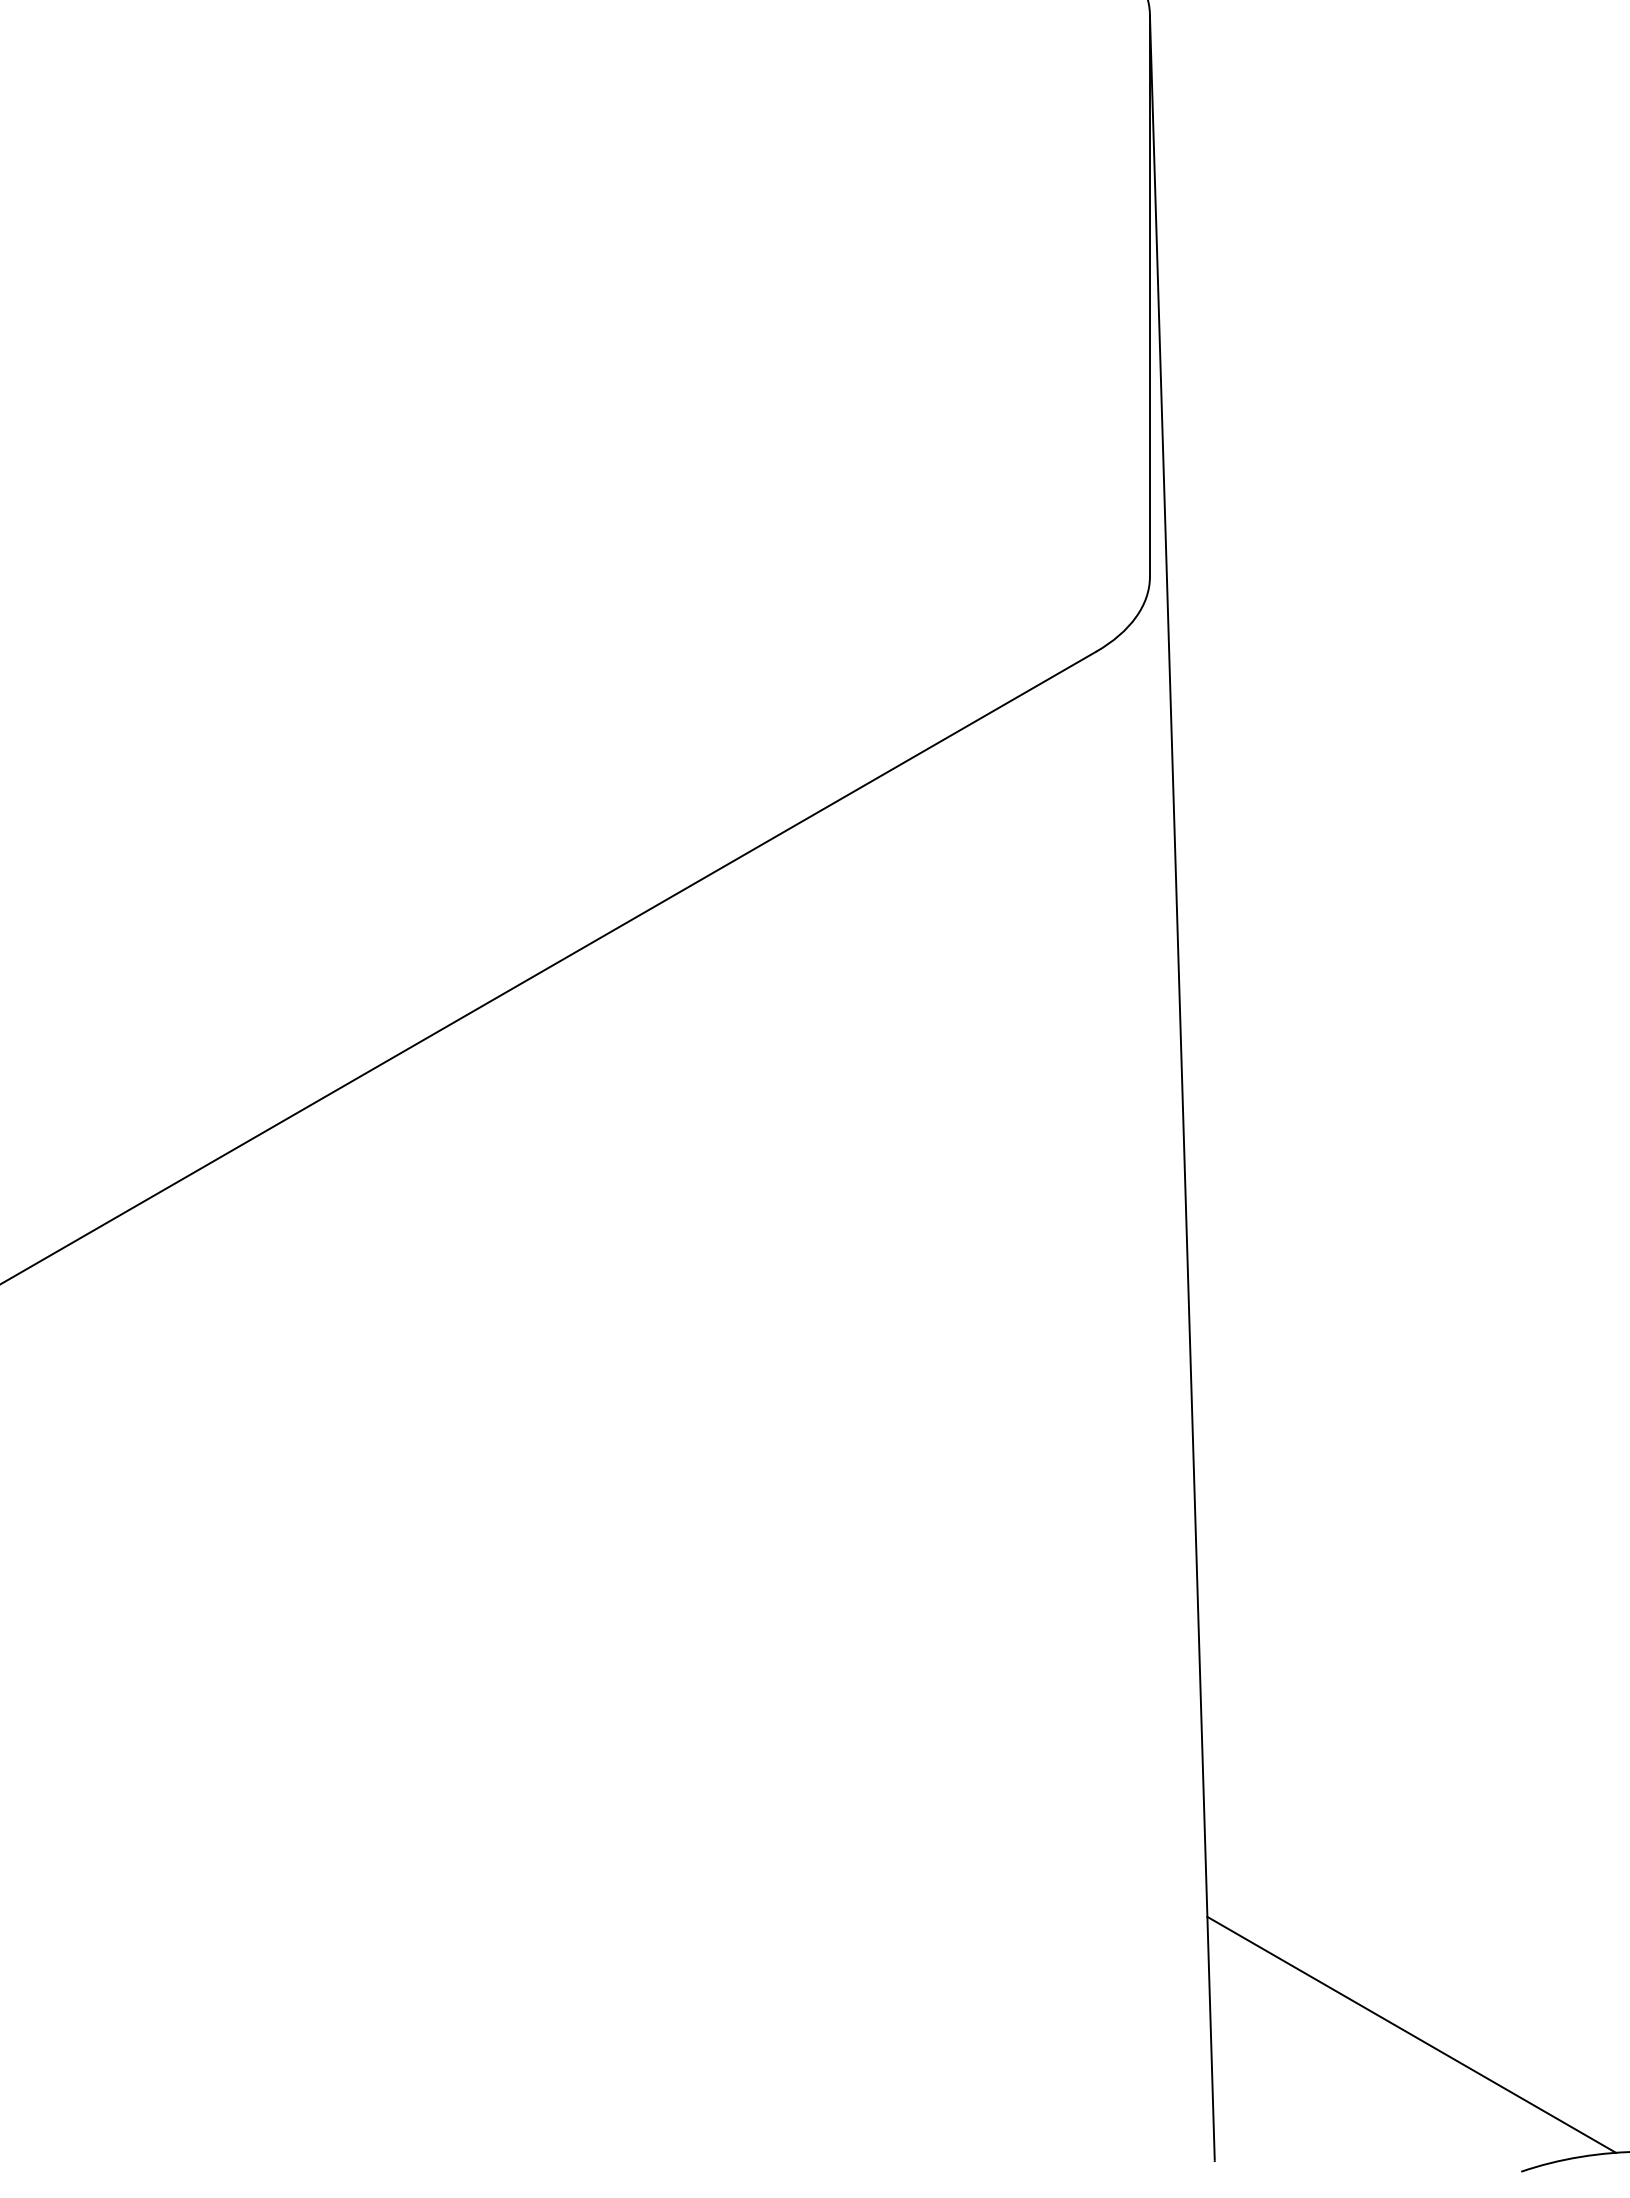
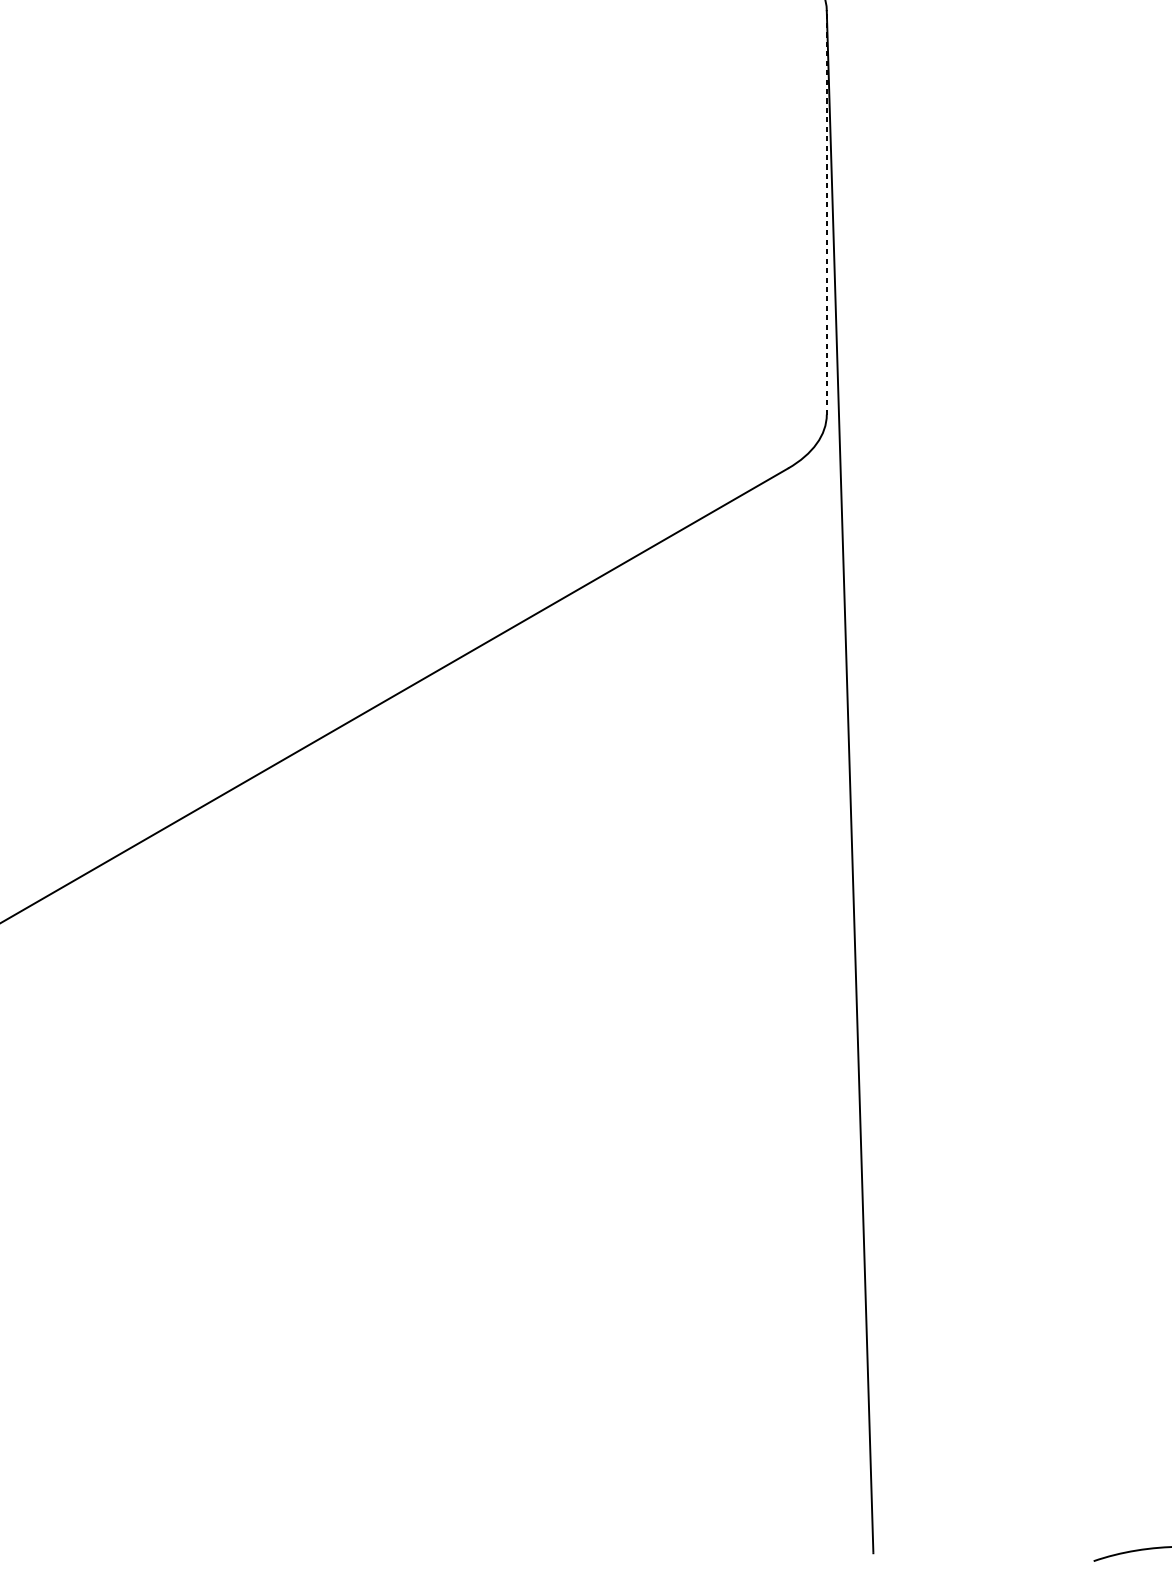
line: (1149, 296) -> (826, 213), solid -> dashed
line: (1411, 2034) -> (1014, 1462), removed

